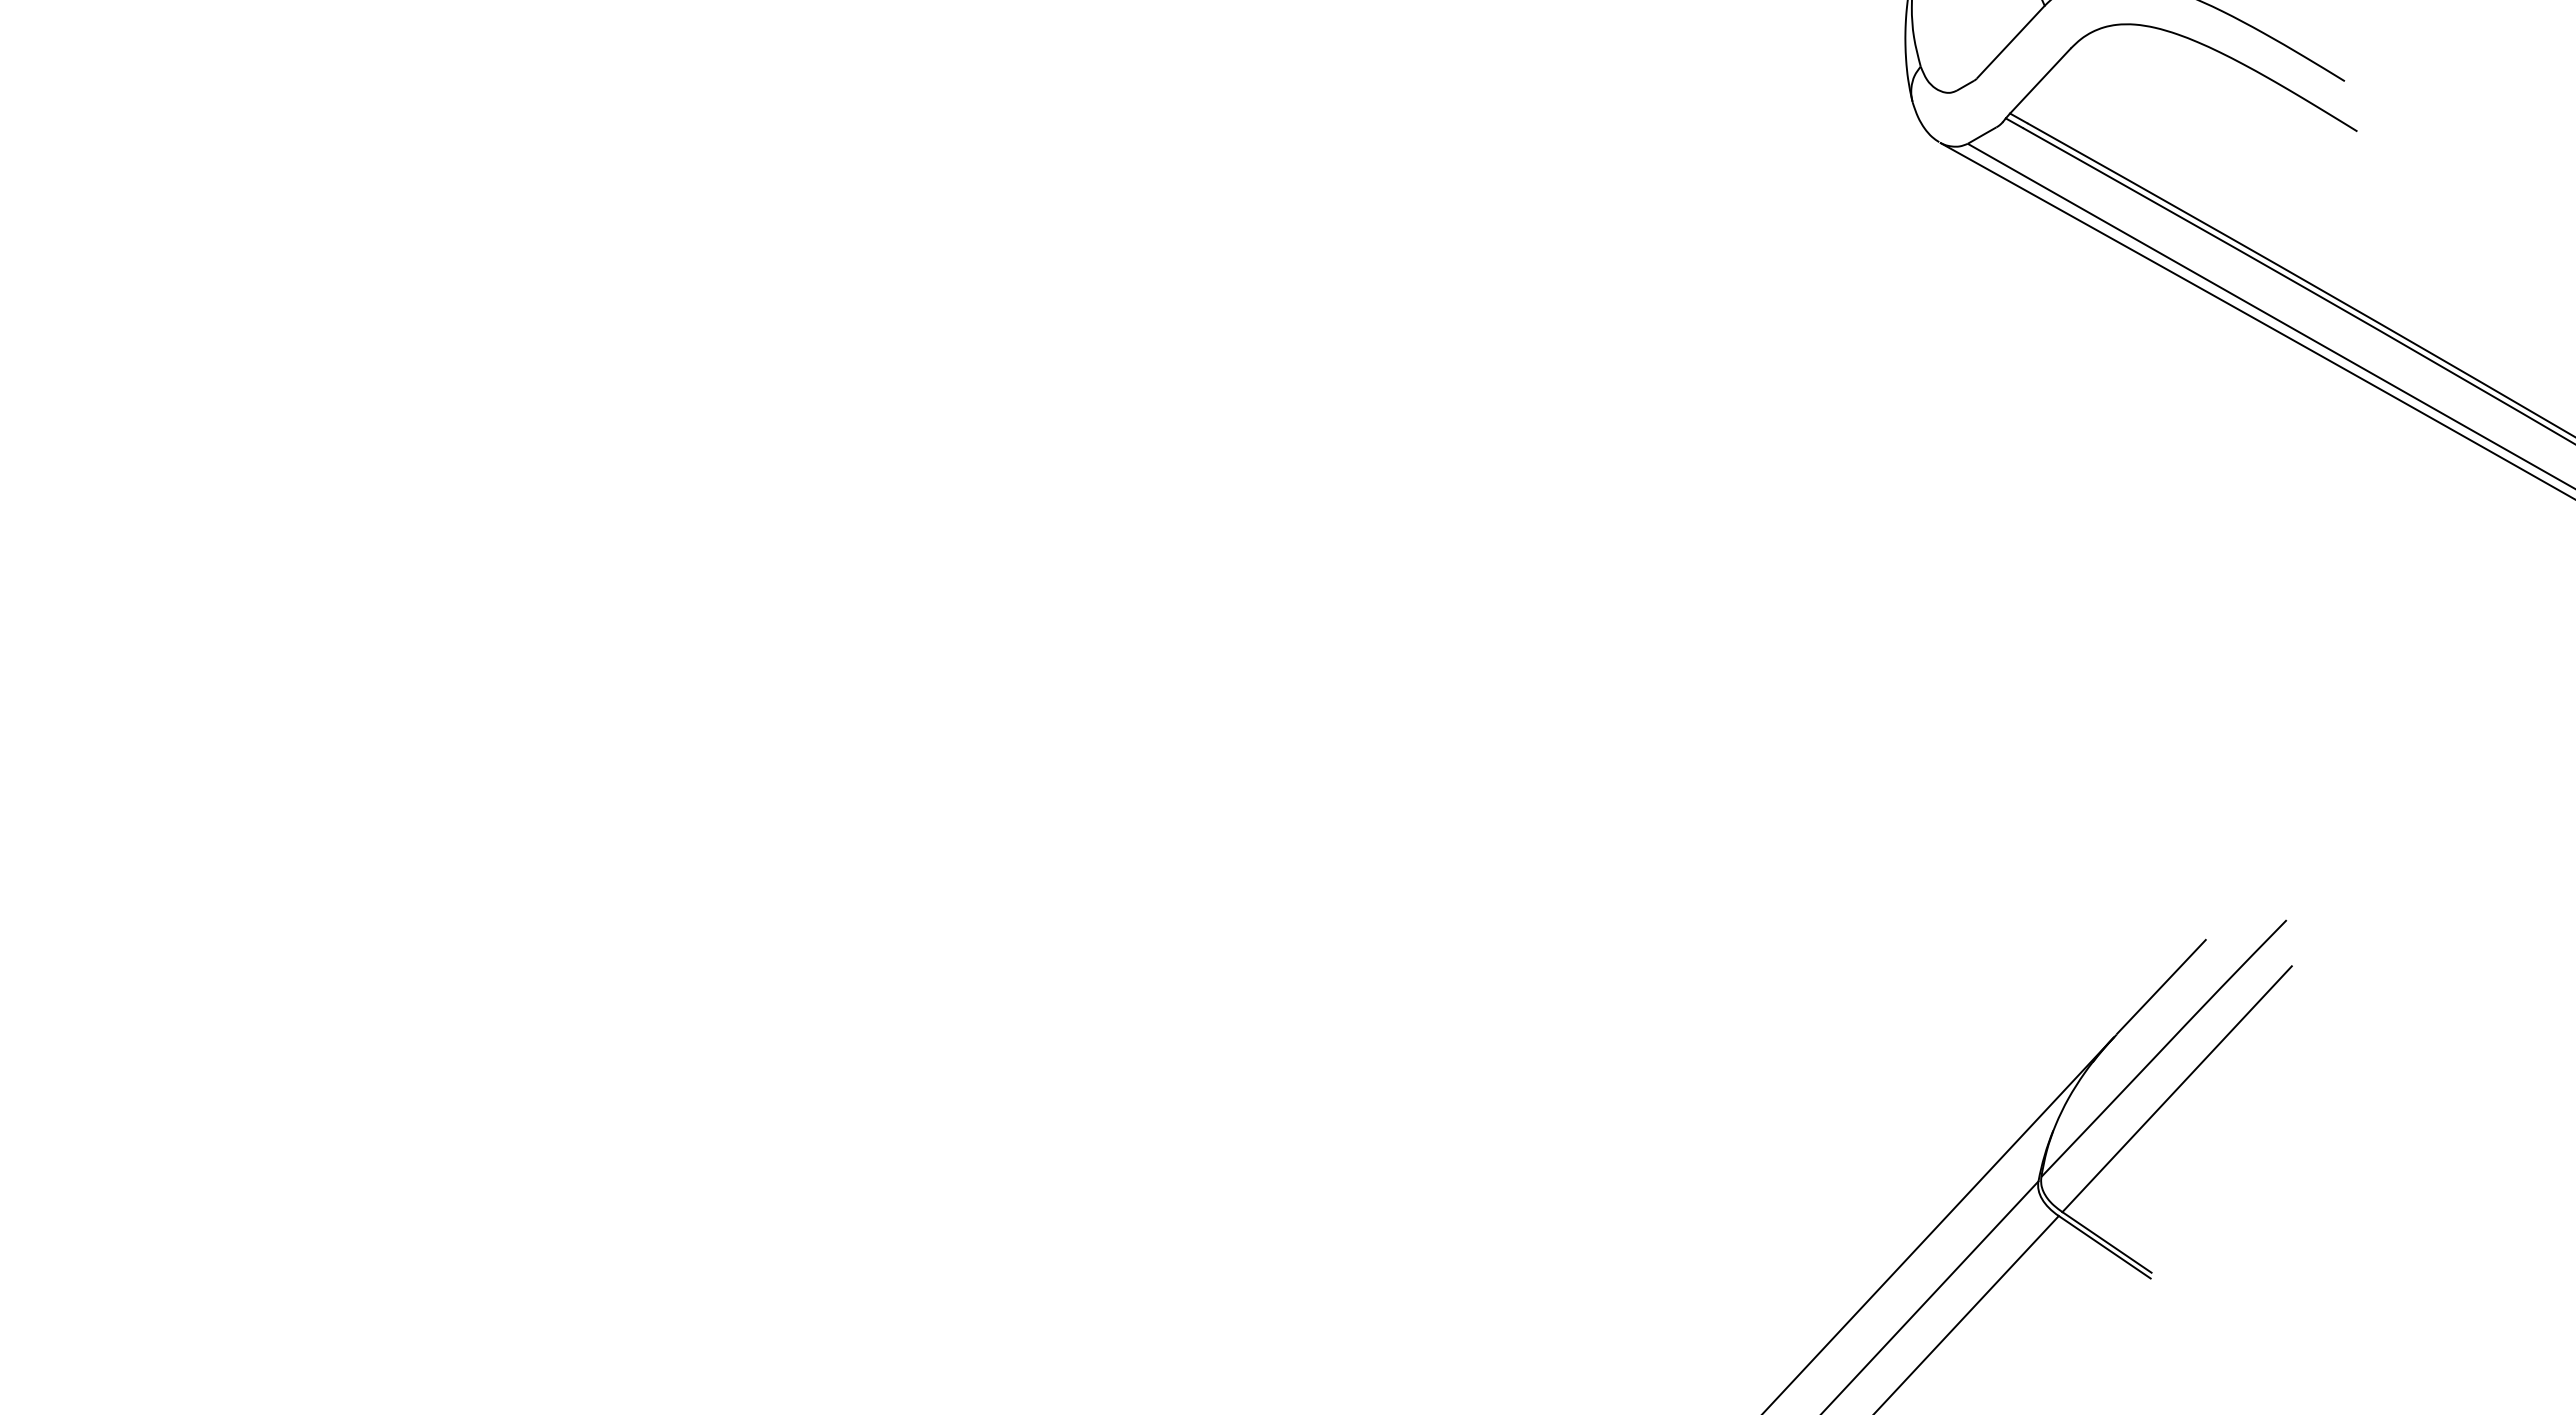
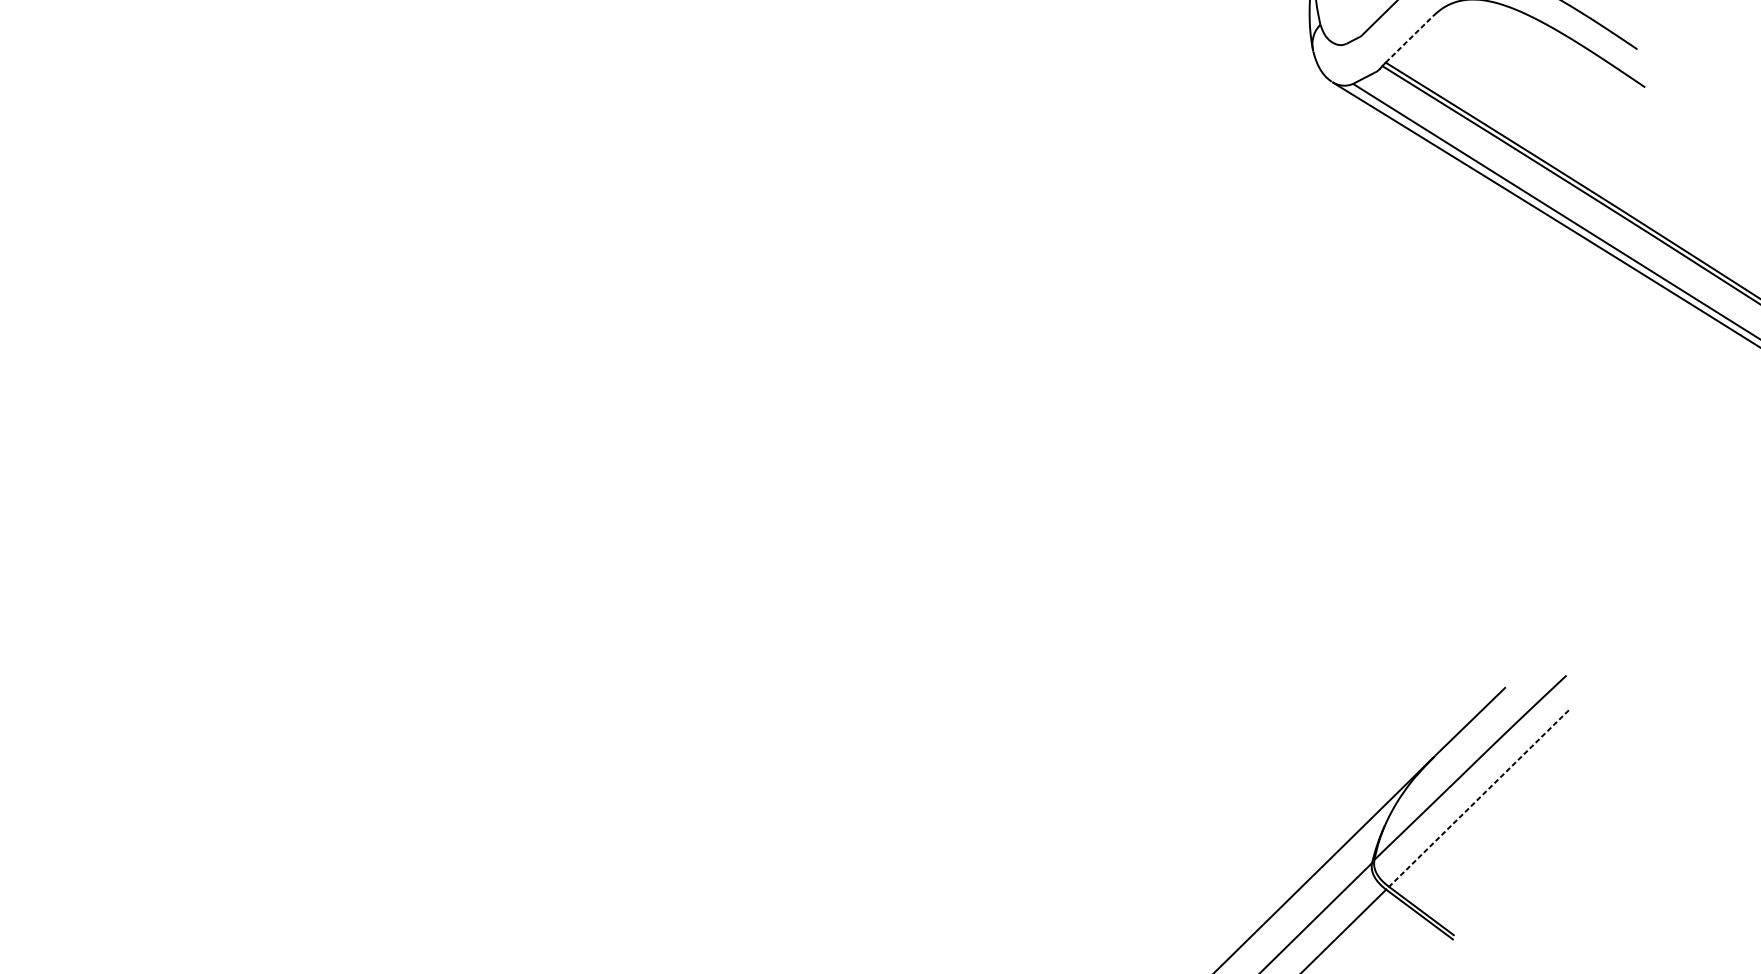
line: (2040, 80) -> (1409, 38), solid -> dashed
line: (2176, 1089) -> (1478, 798), solid -> dashed

